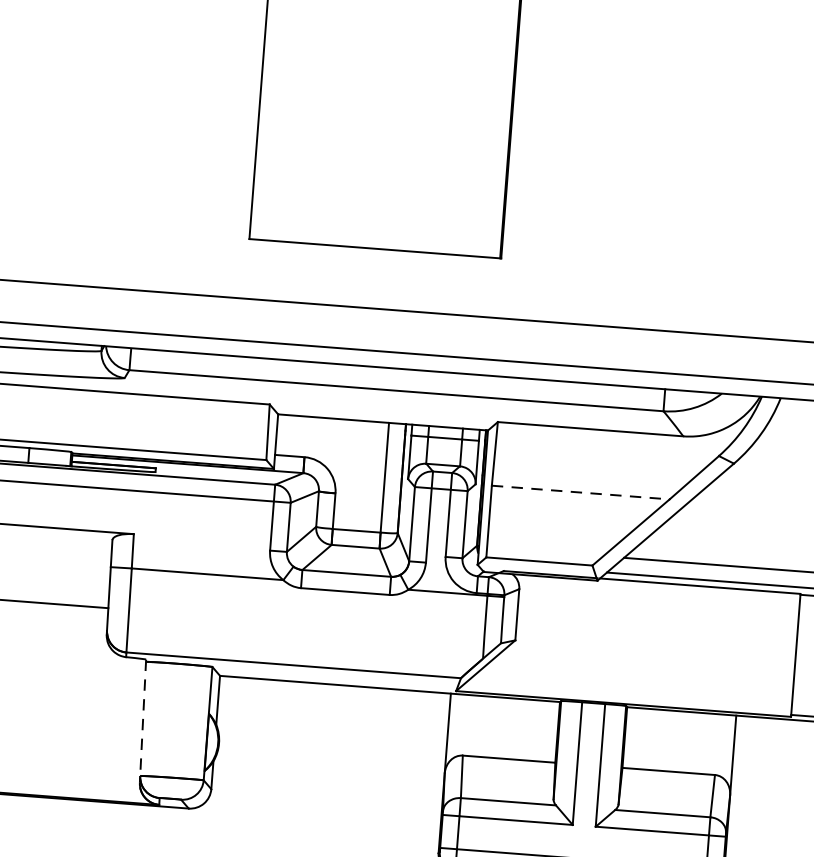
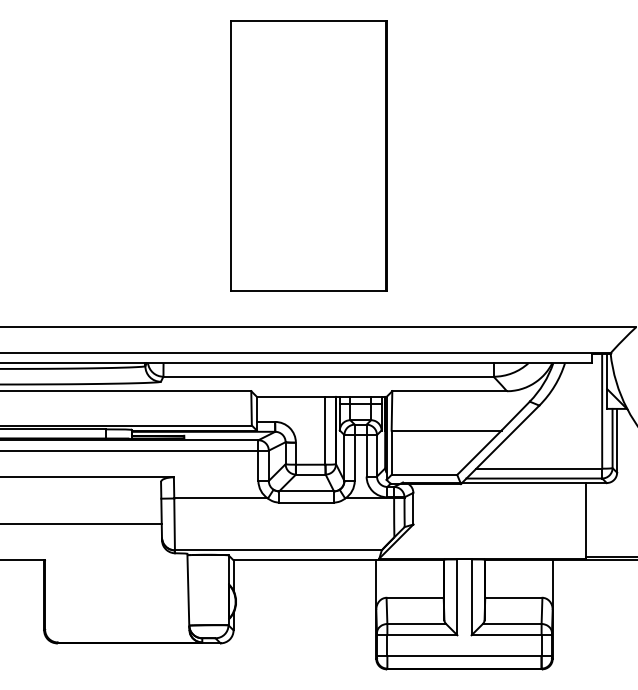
line: (580, 492) -> (446, 430), dashed -> solid
line: (143, 722) -> (188, 592), dashed -> solid

